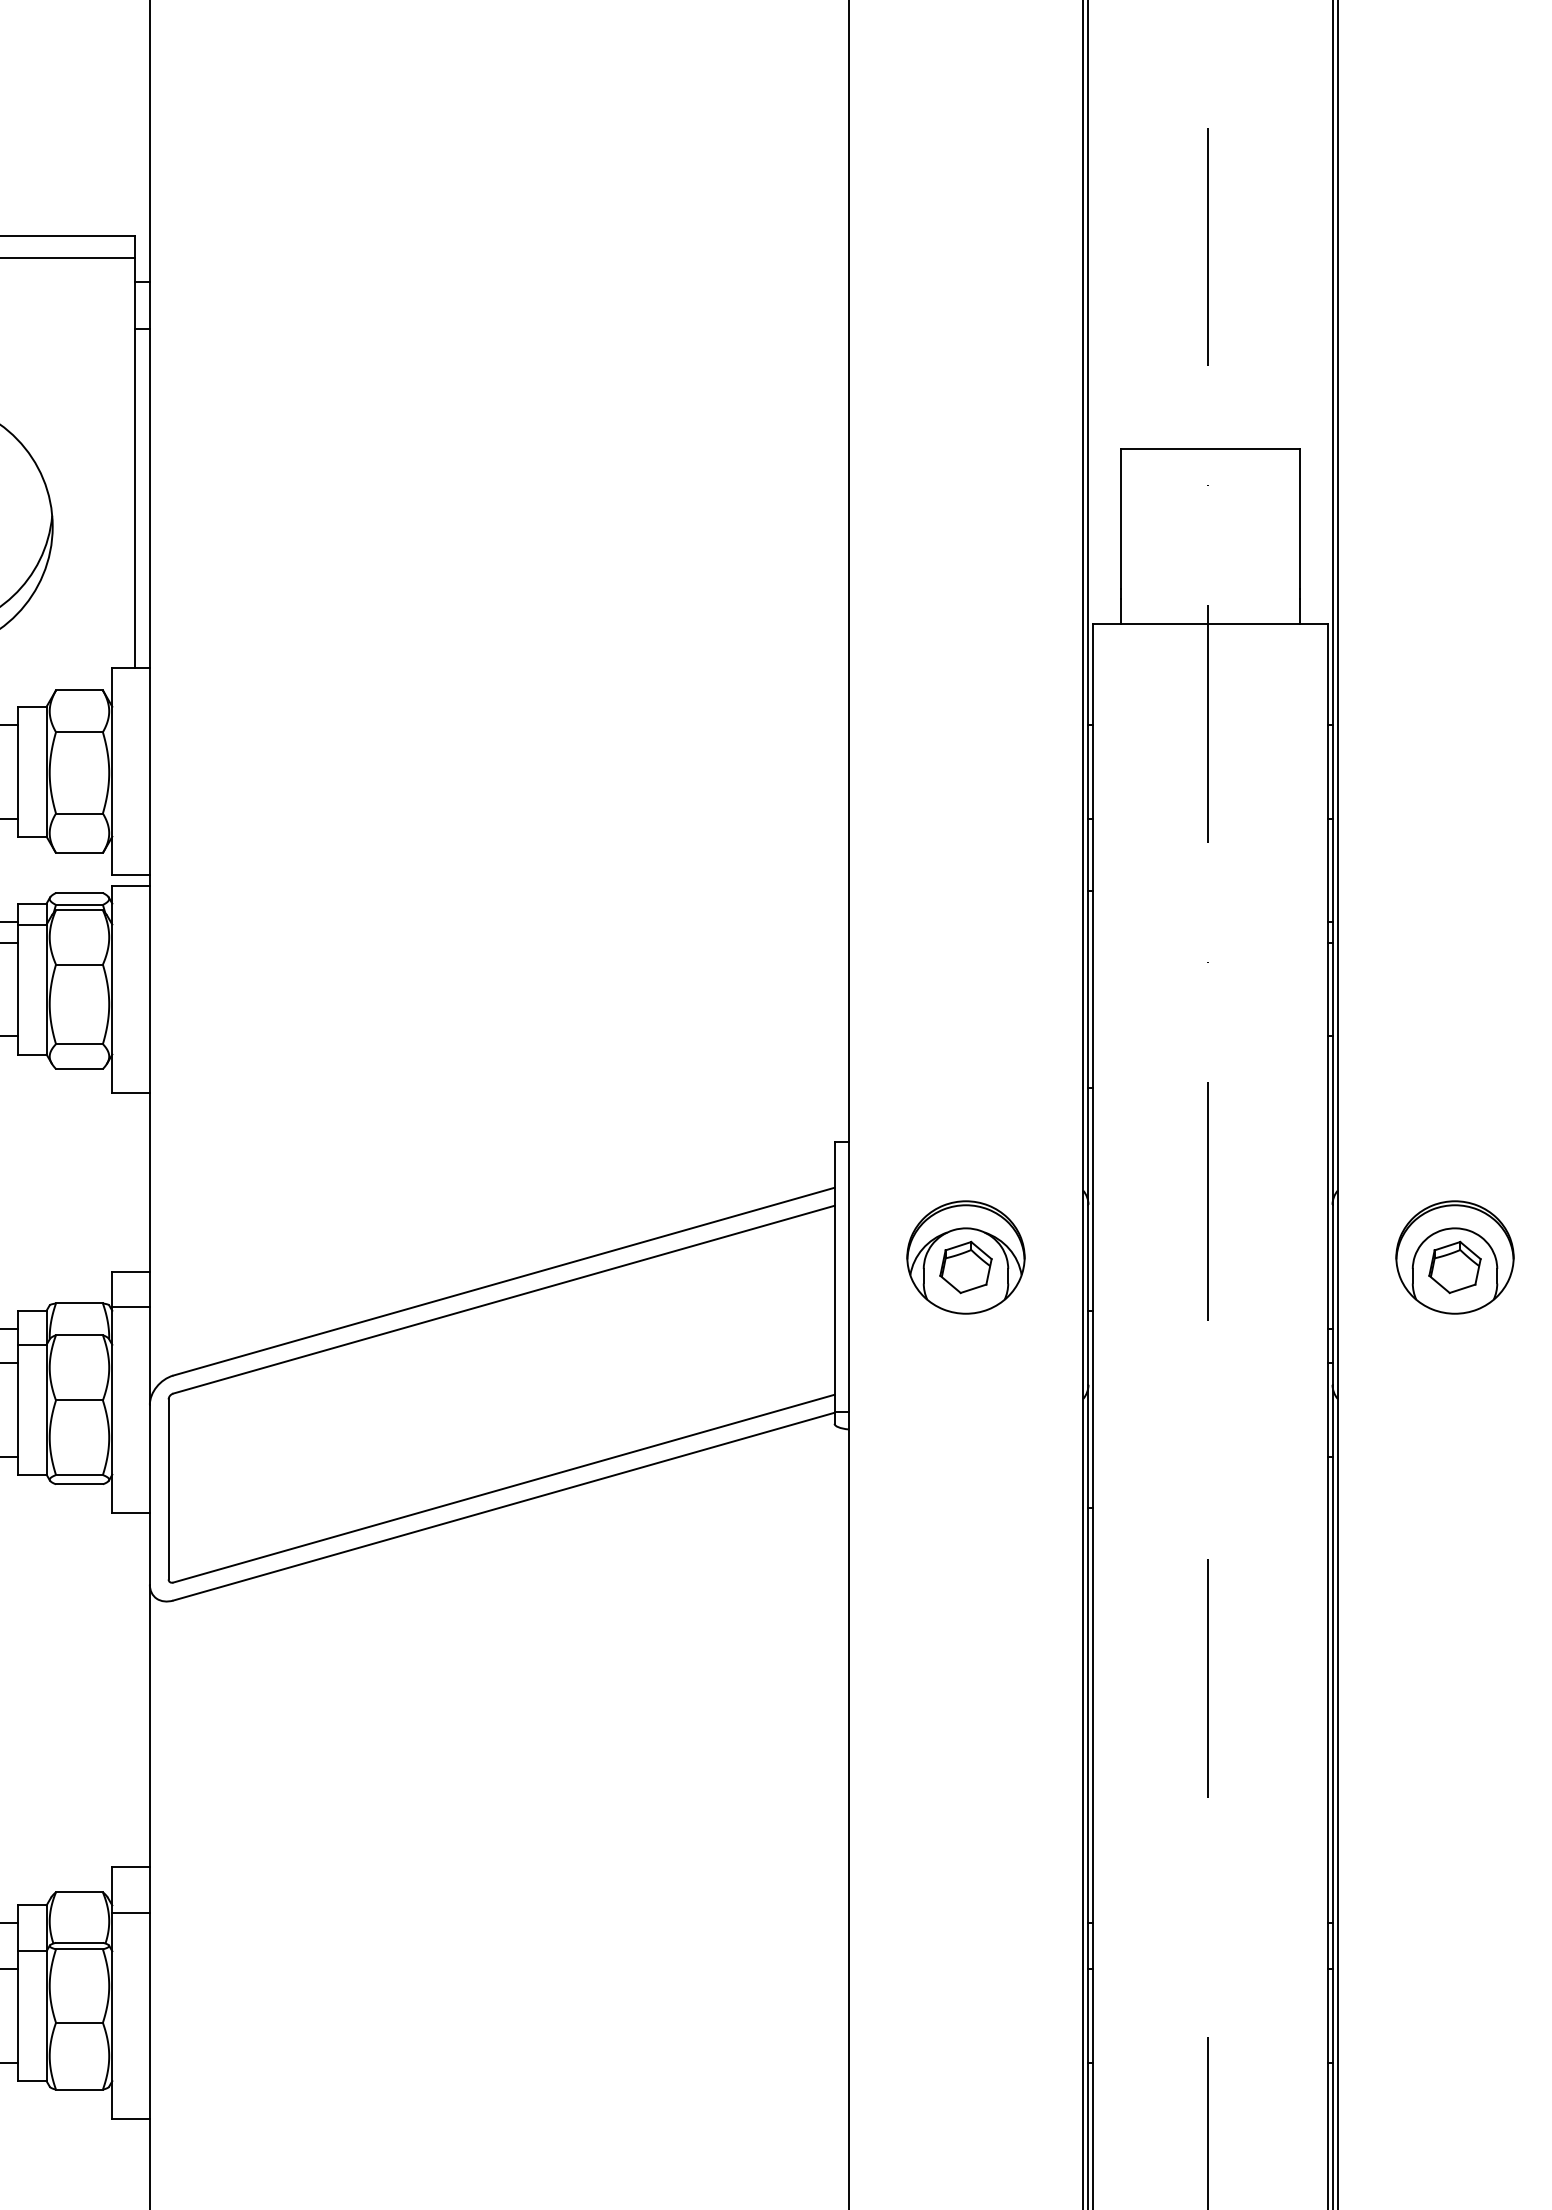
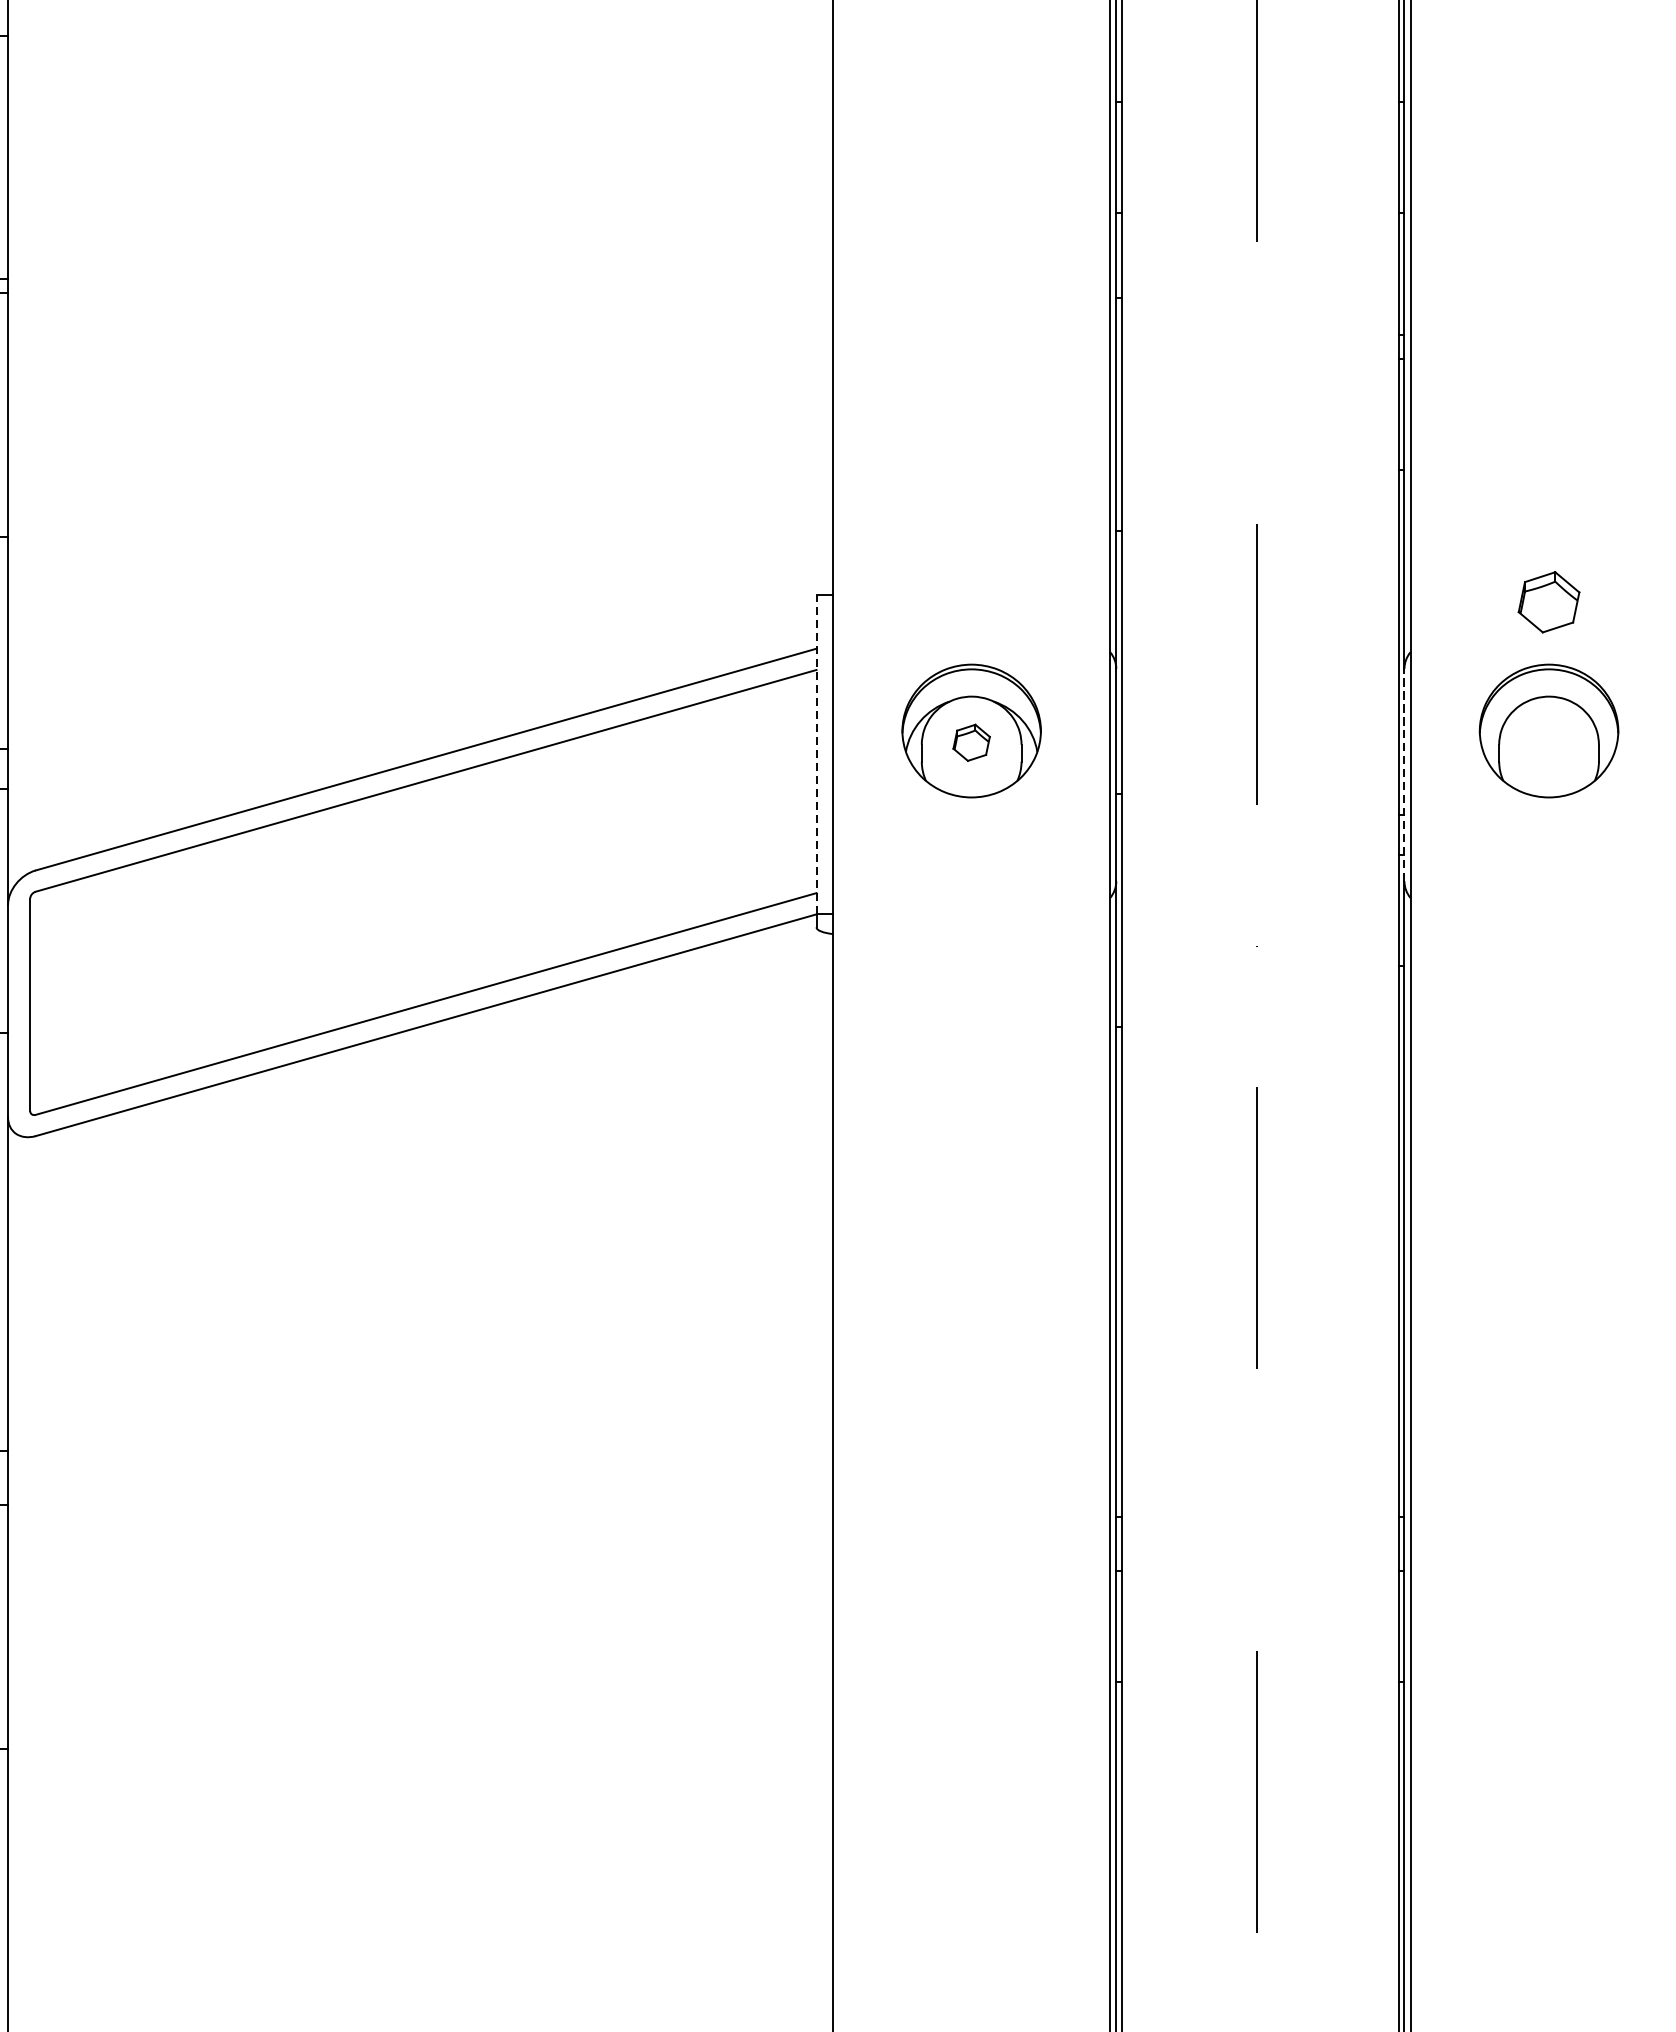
part: (965, 1267) -> (971, 742), size x0.6
part: (1454, 1267) -> (1548, 602), moved
line: (834, 1277) -> (816, 754), solid -> dashed
line: (1332, 1294) -> (1404, 774), solid -> dashed

